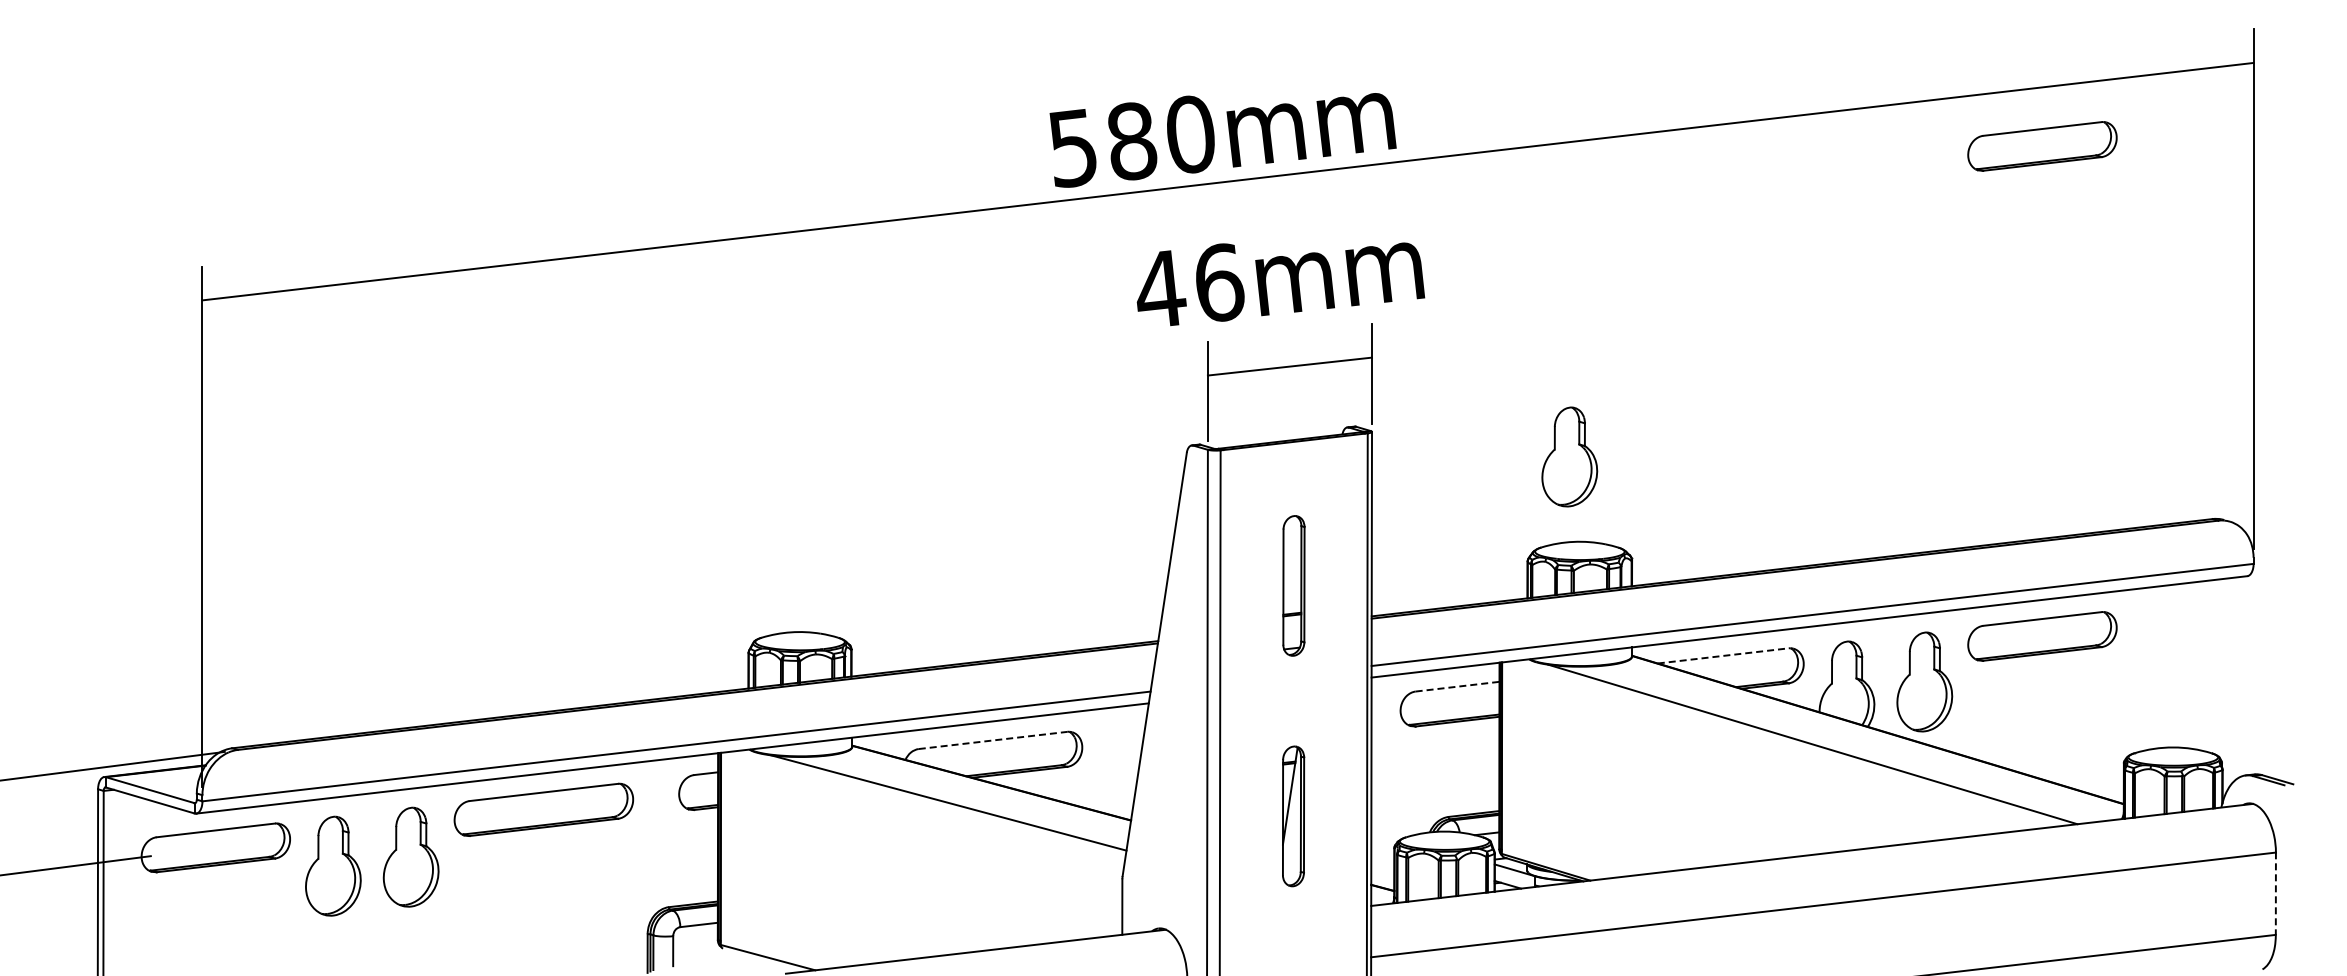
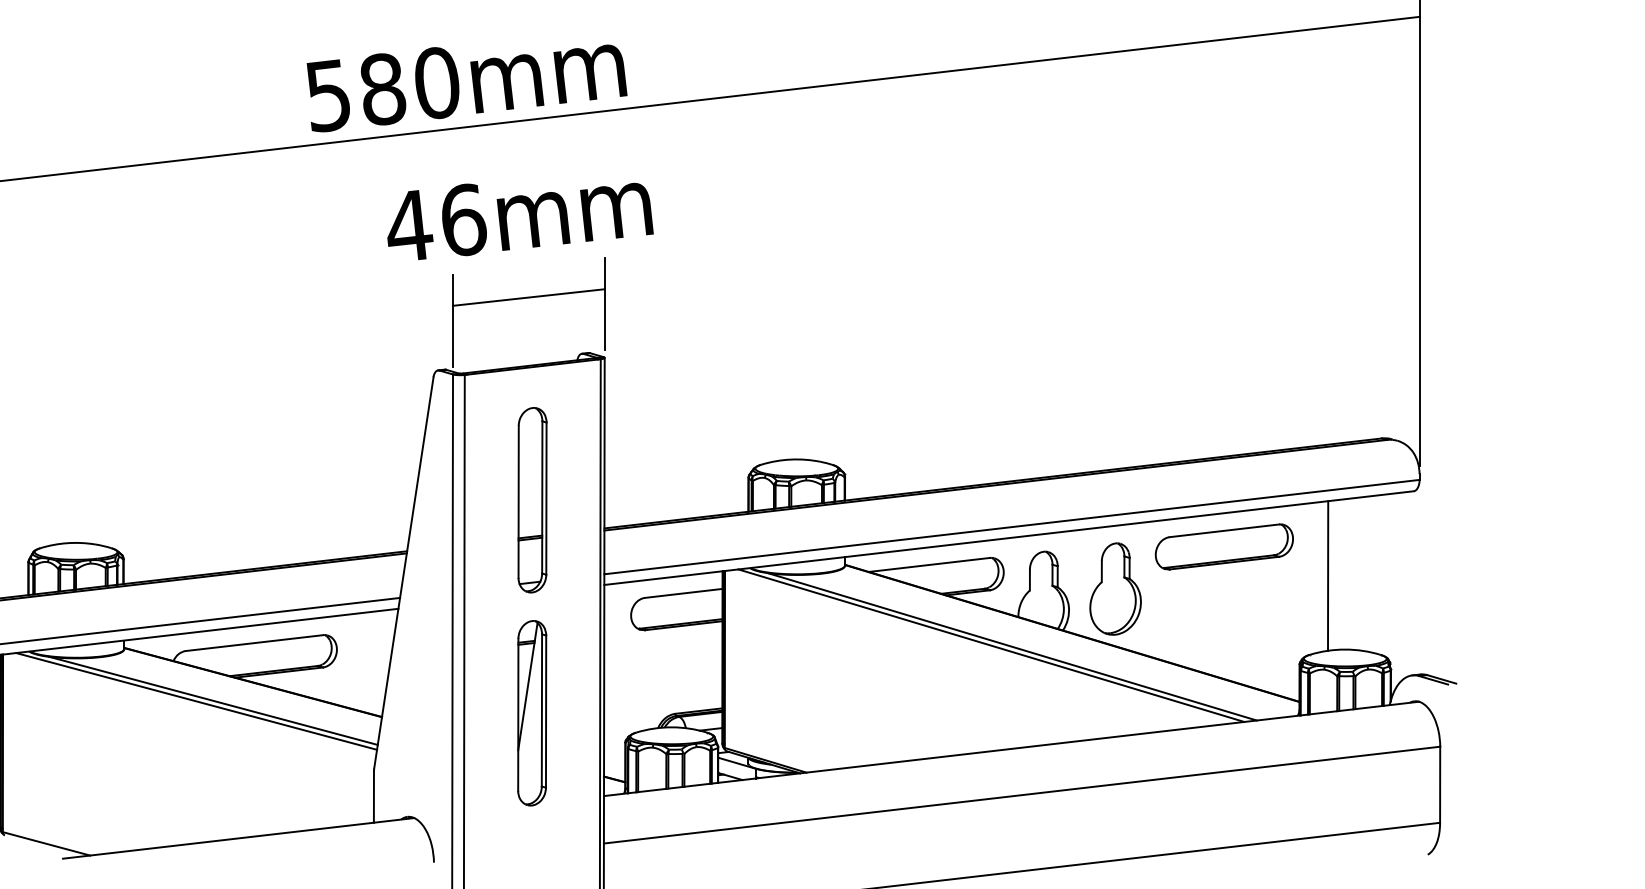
part: (2042, 146) -> (1224, 94), removed
part: (1569, 456) -> (787, 380), removed
part: (1293, 585) -> (532, 499), size x1.43
line: (1723, 655) -> (929, 564), dashed -> solid
line: (2154, 667) -> (1327, 575), added
line: (1458, 686) -> (684, 593), dashed -> solid
line: (993, 740) -> (254, 643), dashed -> solid
line: (1790, 742) -> (991, 644), added
line: (930, 803) -> (196, 701), added
part: (1293, 816) -> (532, 713), size x1.43
line: (2275, 893) -> (1439, 784), dashed -> solid

